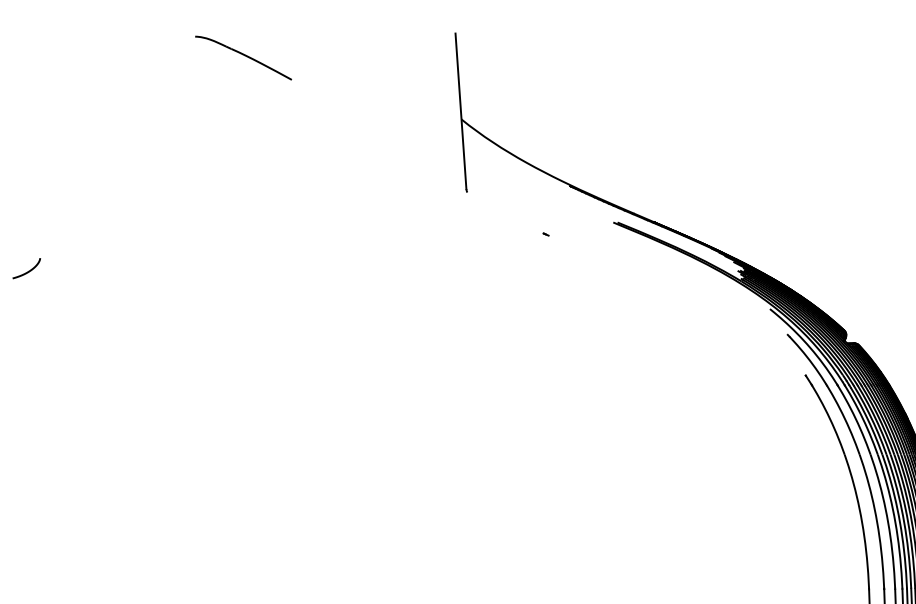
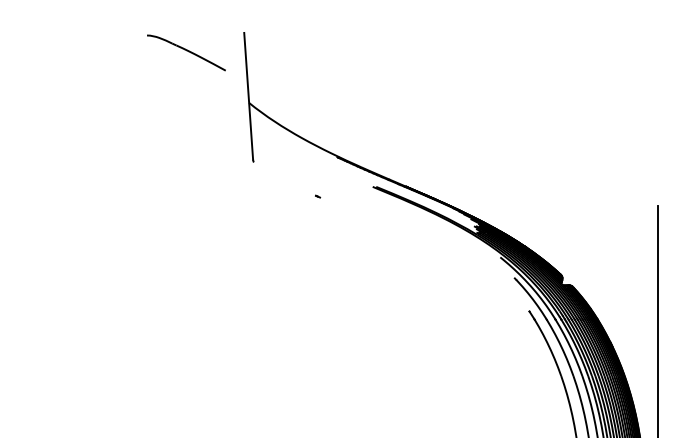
part: (243, 57) -> (186, 52), moved

